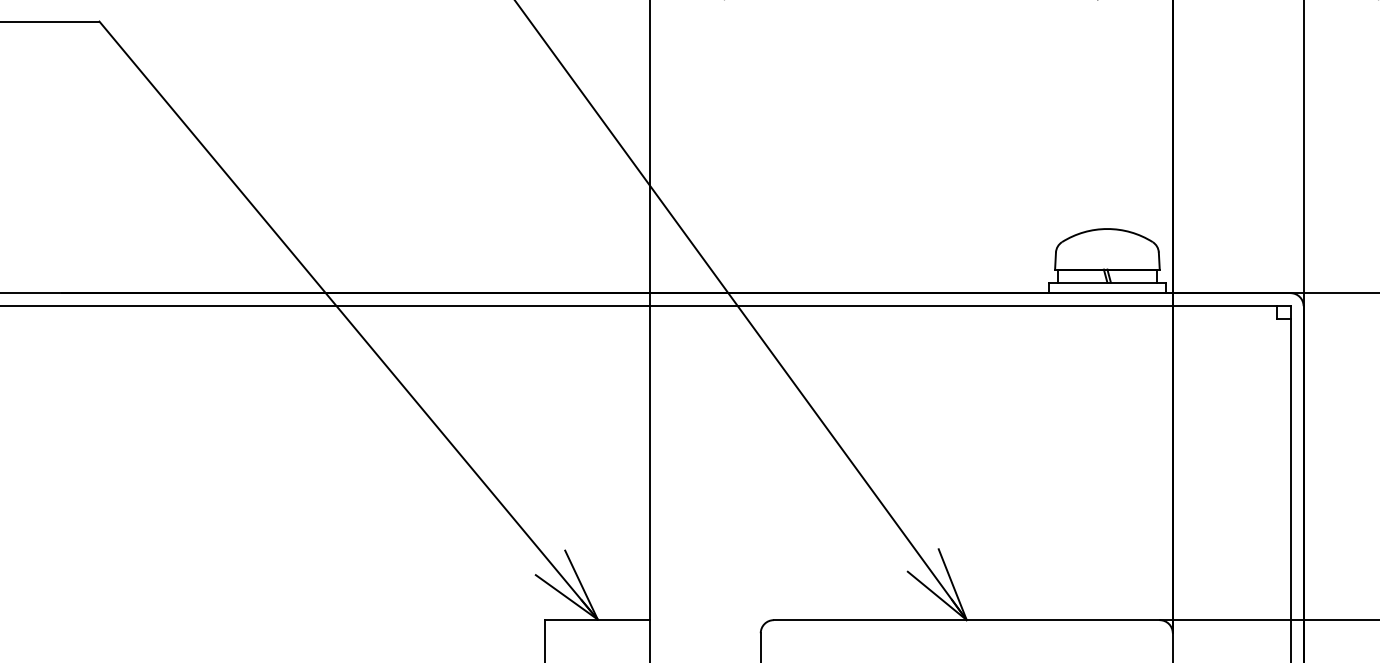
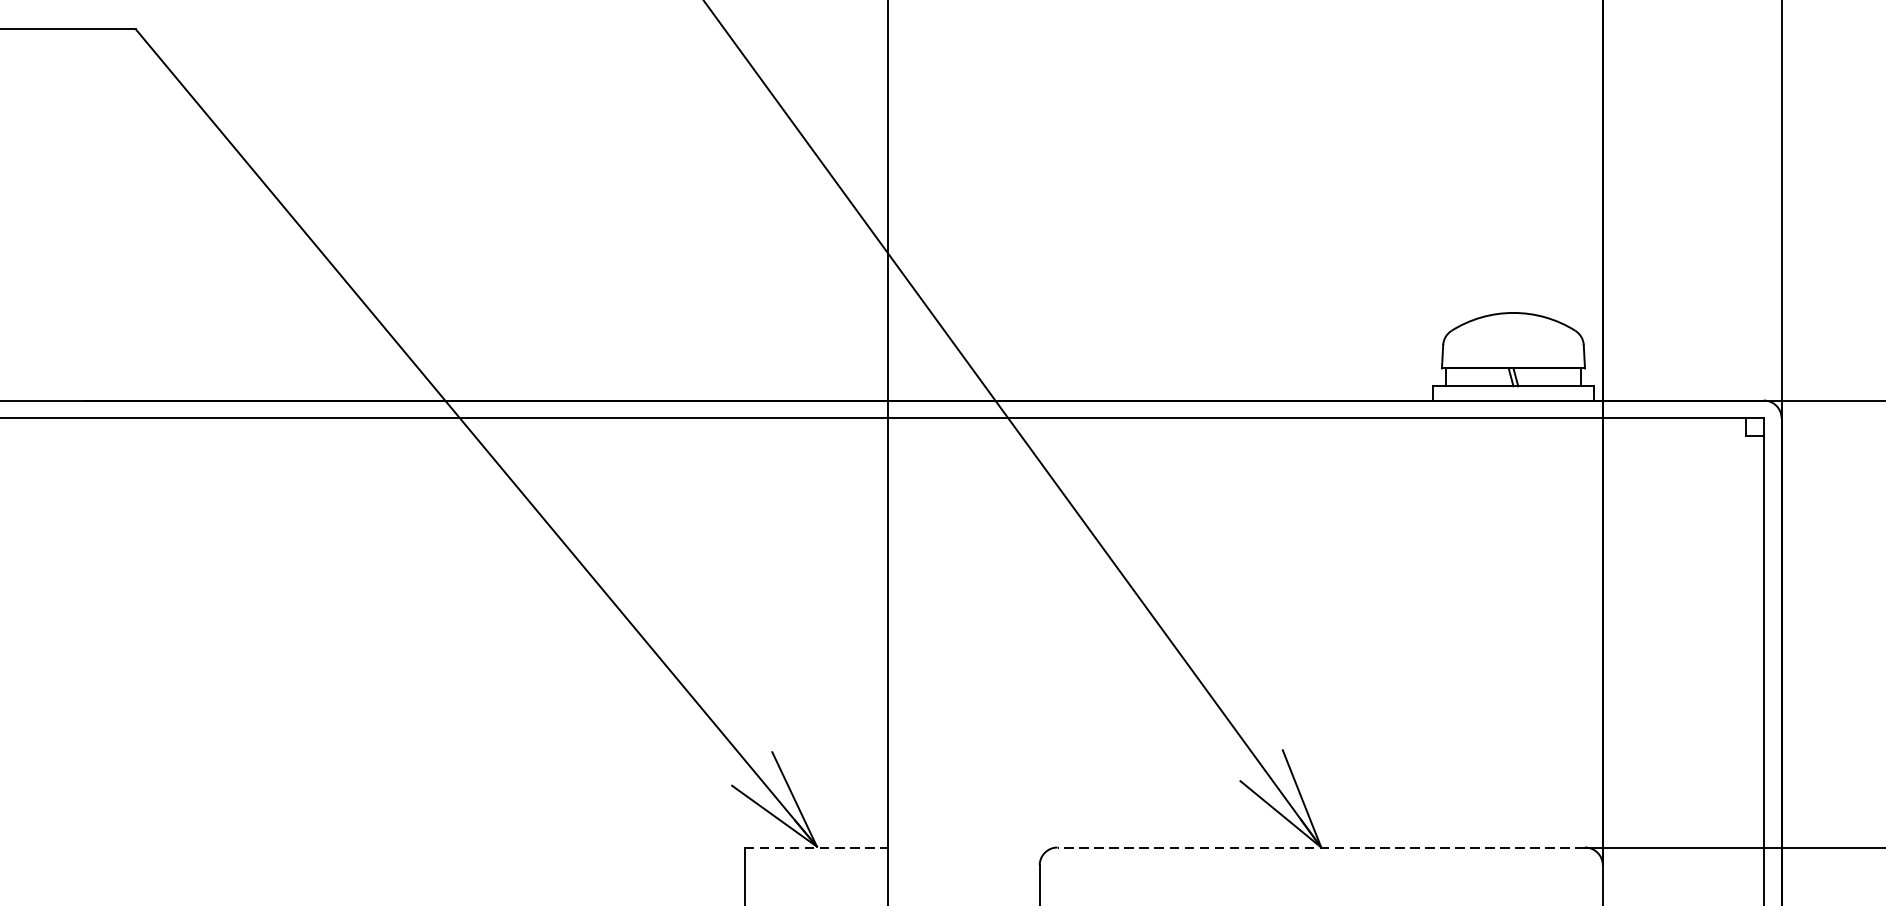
line: (597, 620) -> (816, 847), solid -> dashed
line: (966, 620) -> (1320, 847), solid -> dashed

